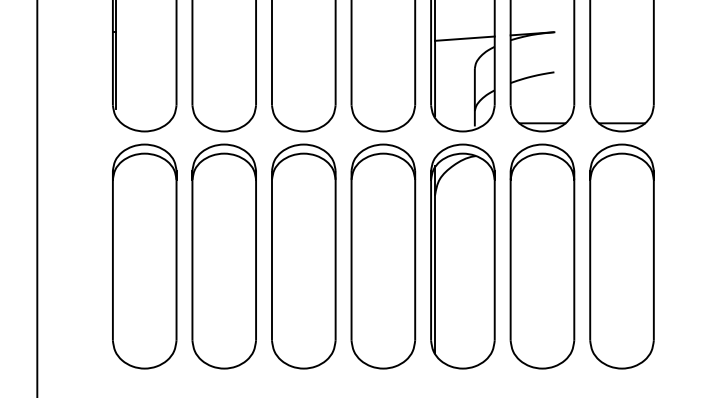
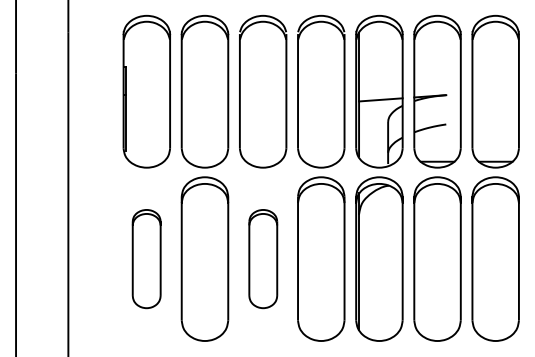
part: (144, 255) -> (146, 258), size x0.6
part: (304, 255) -> (263, 258), size x0.6

